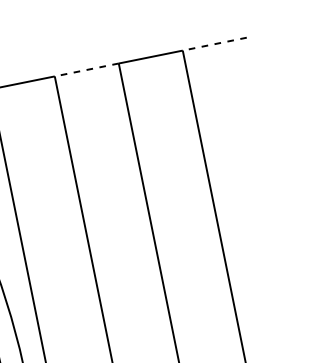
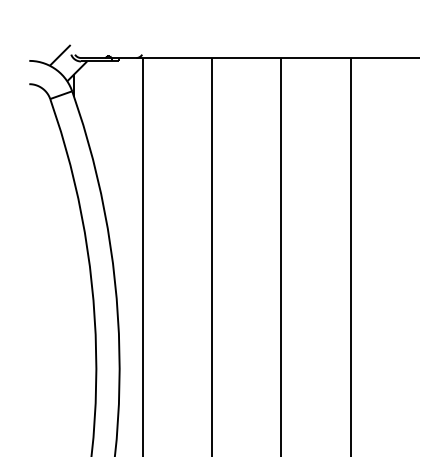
line: (215, 44) -> (385, 58), dashed -> solid
line: (86, 70) -> (246, 58), dashed -> solid

